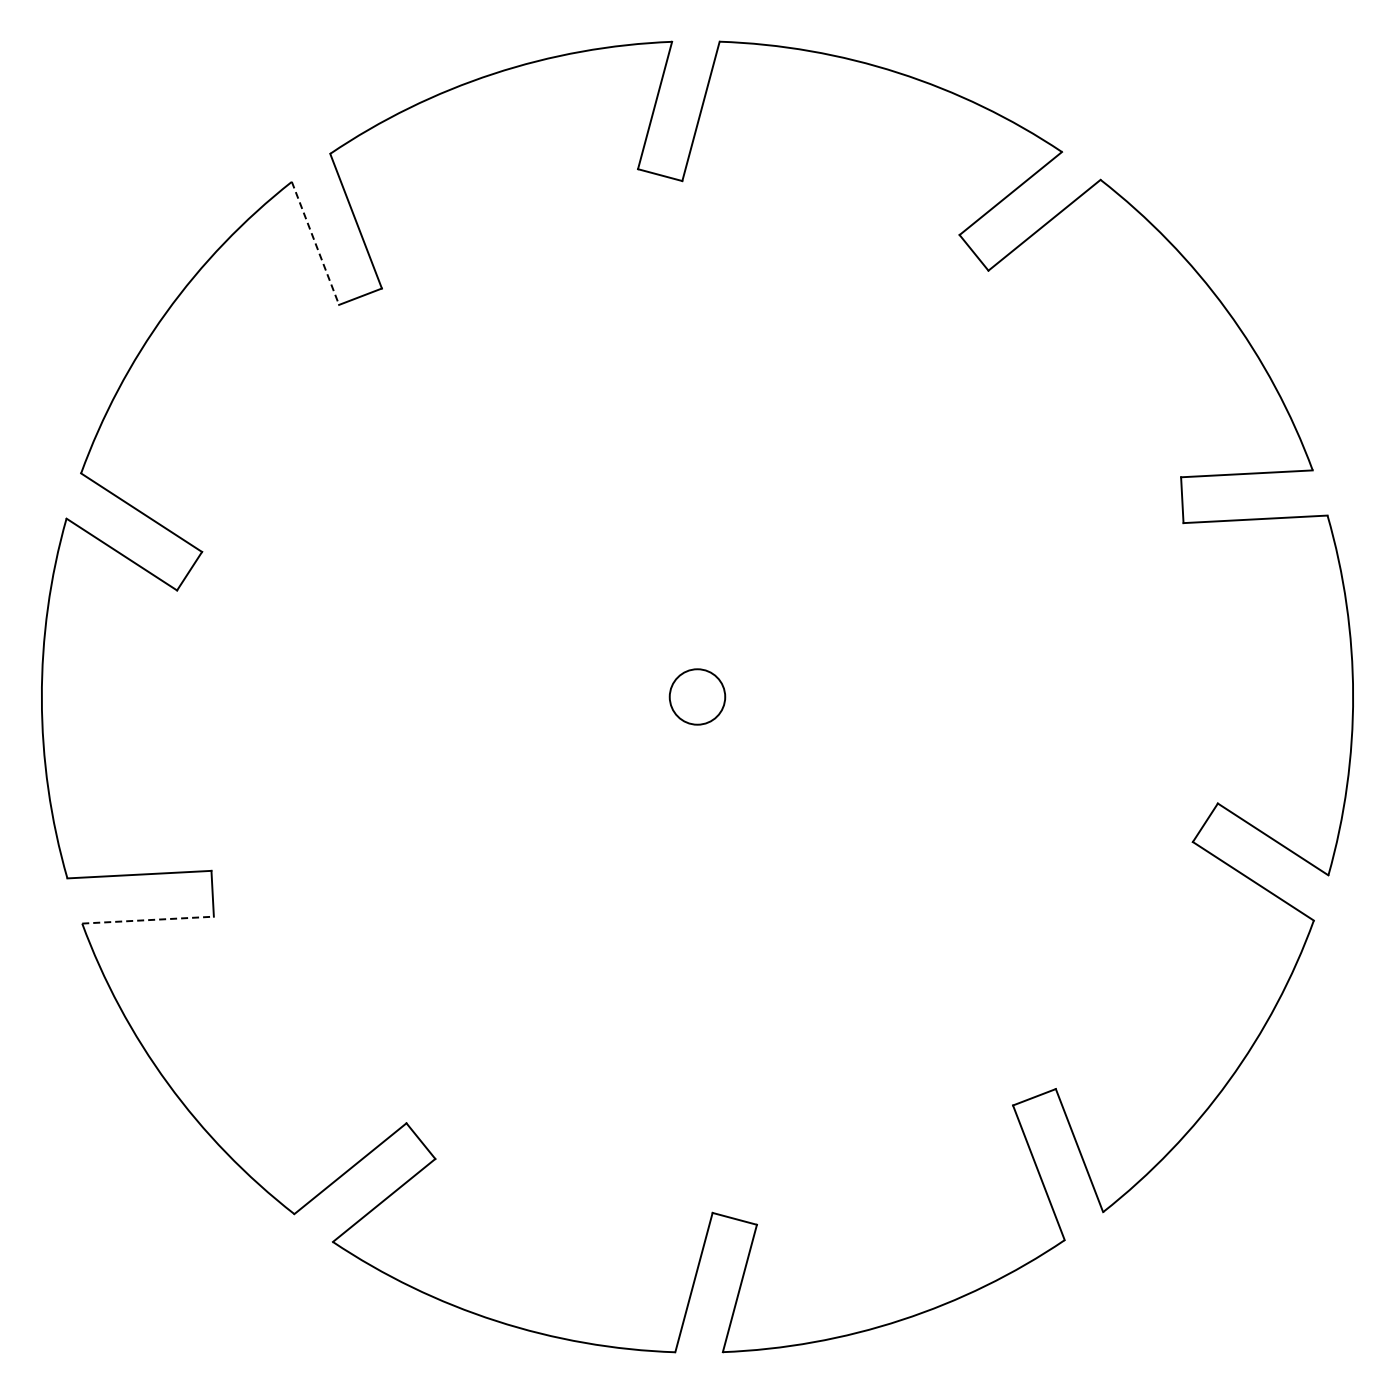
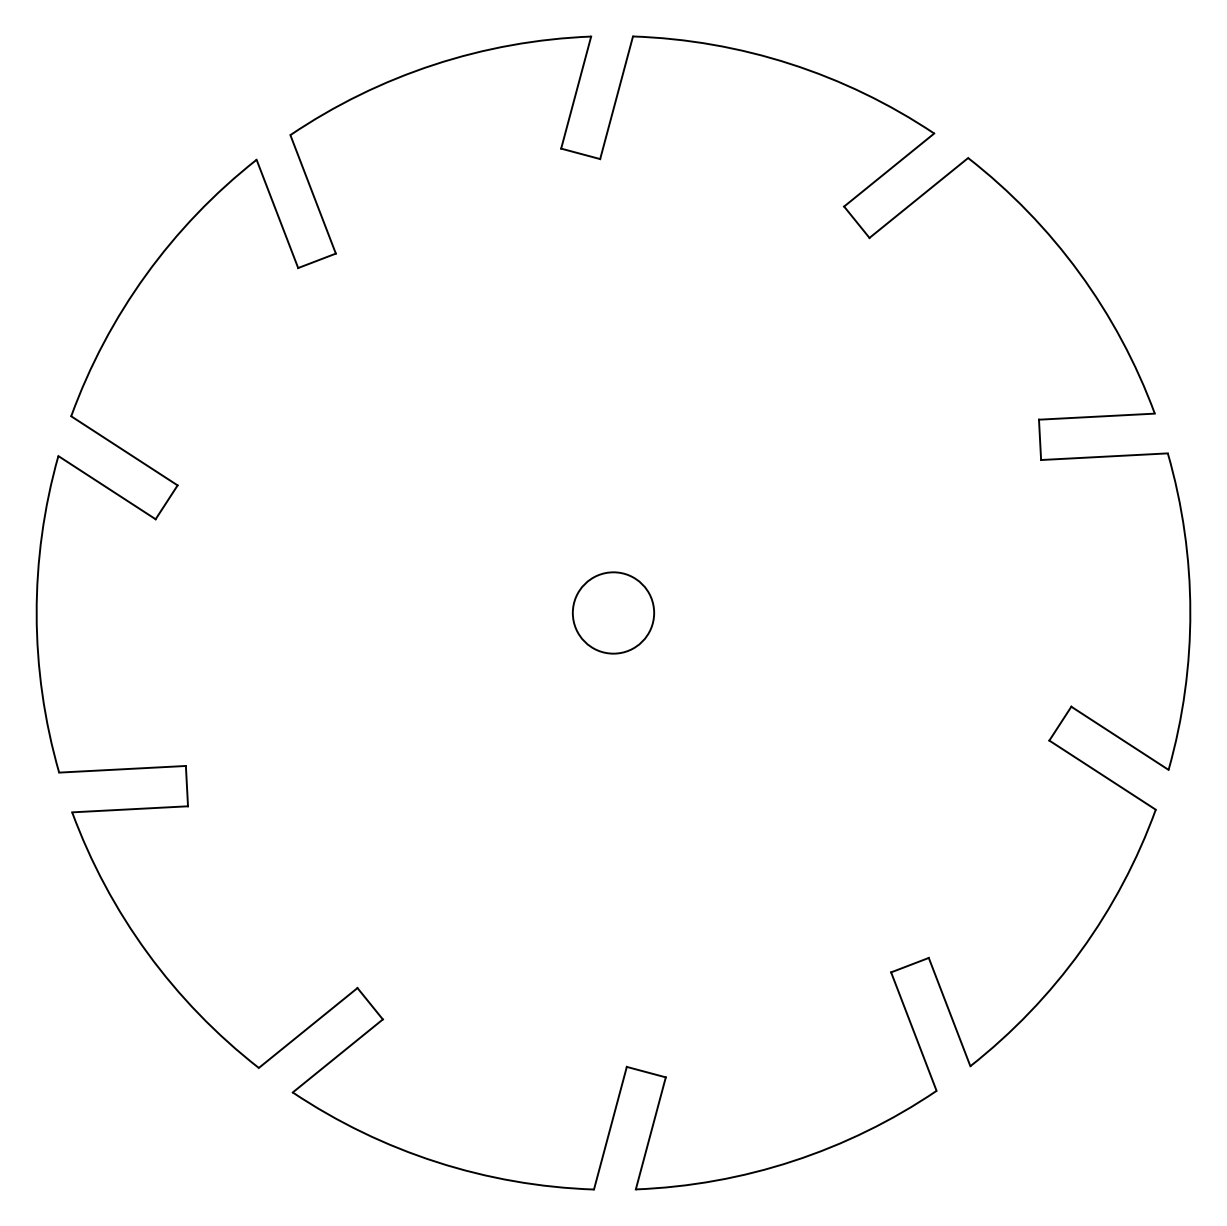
line: (315, 243) -> (277, 214), dashed -> solid
circle: (697, 696) -> (613, 612), size x1.67
line: (148, 920) -> (130, 809), dashed -> solid

